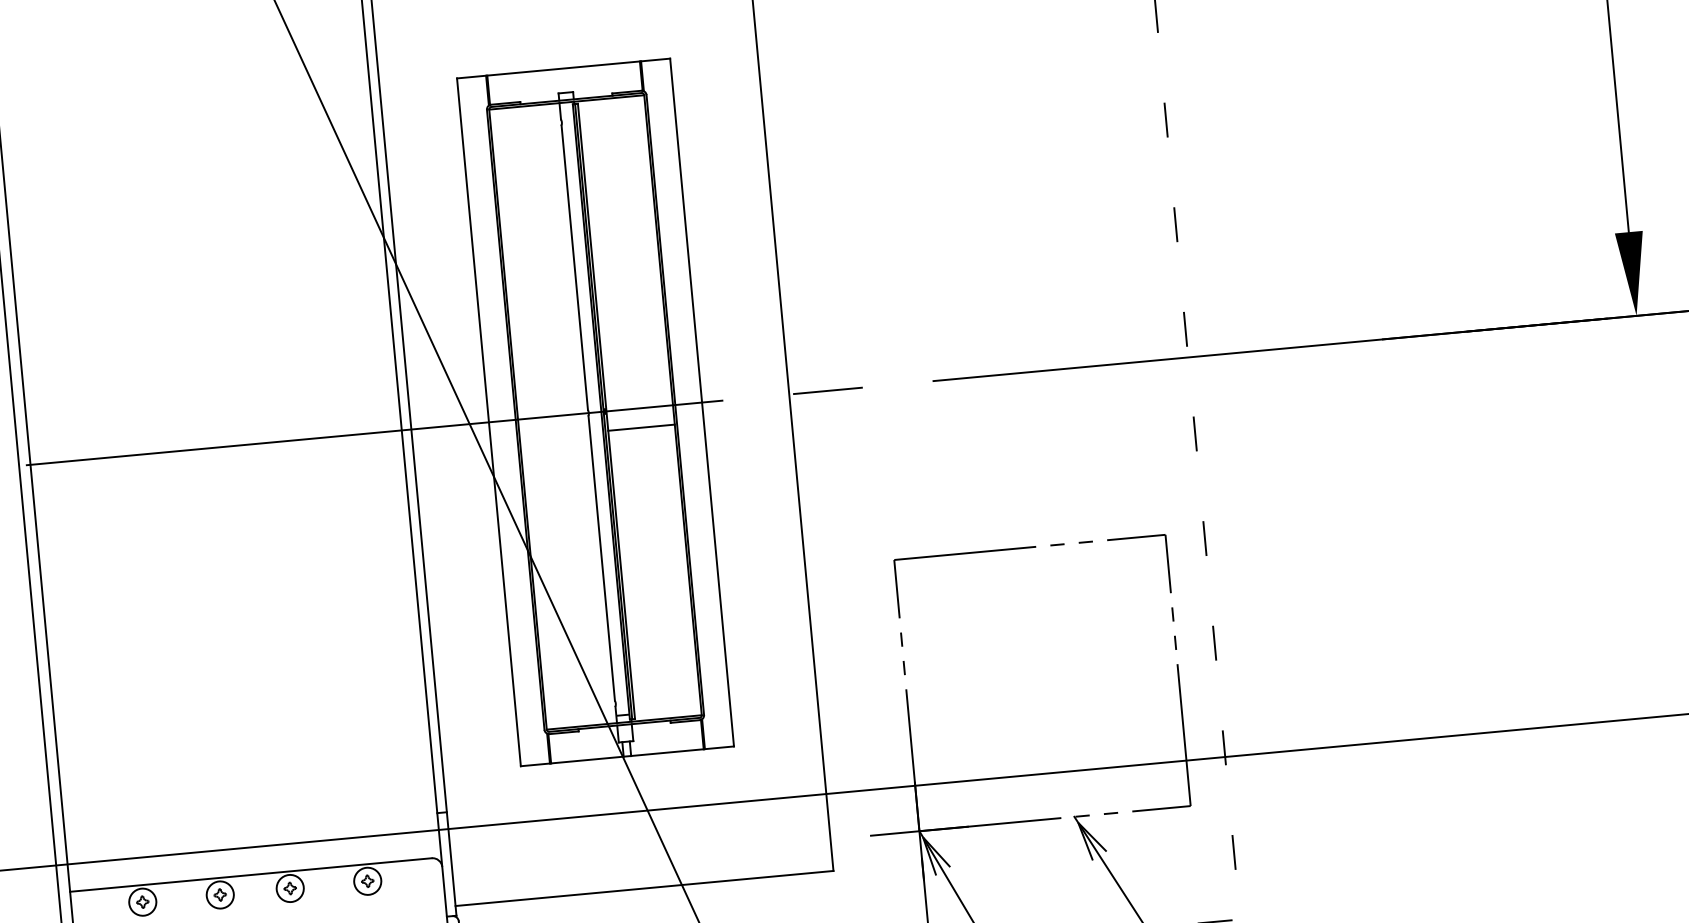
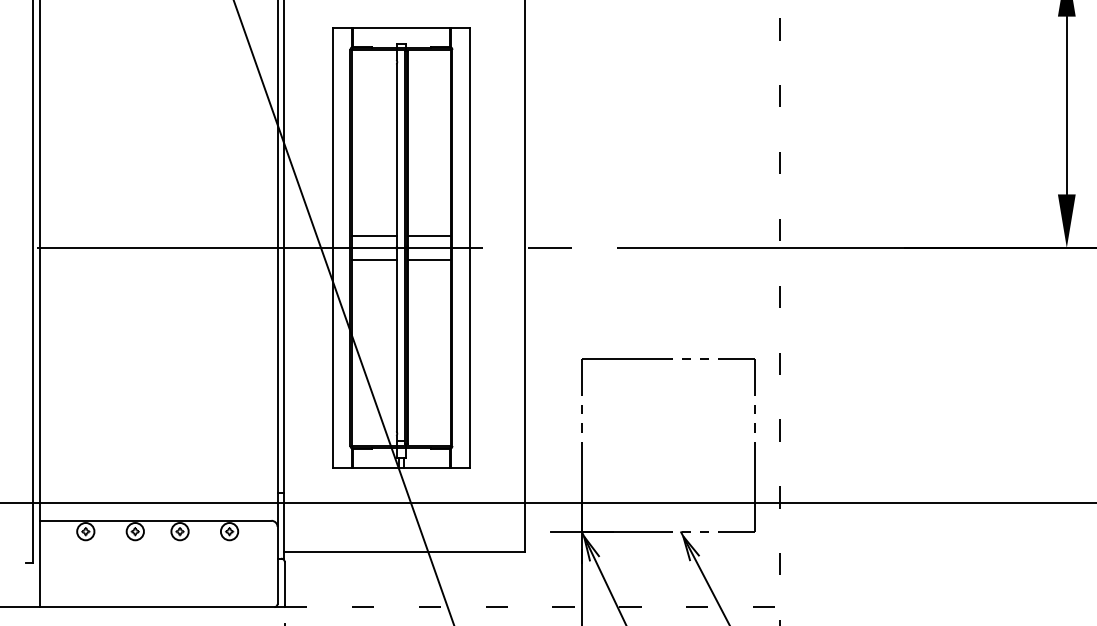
line: (637, 388) -> (429, 235), added
line: (549, 397) -> (373, 235), added
line: (553, 436) -> (373, 260), added

